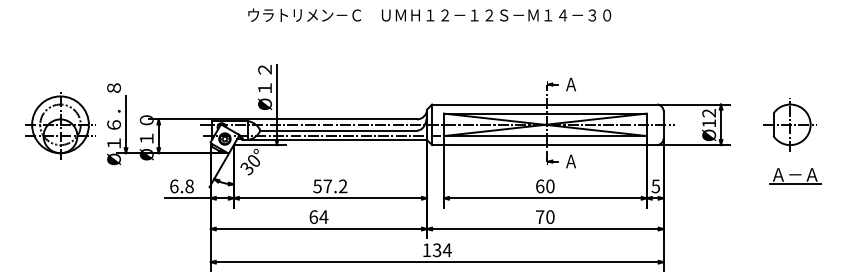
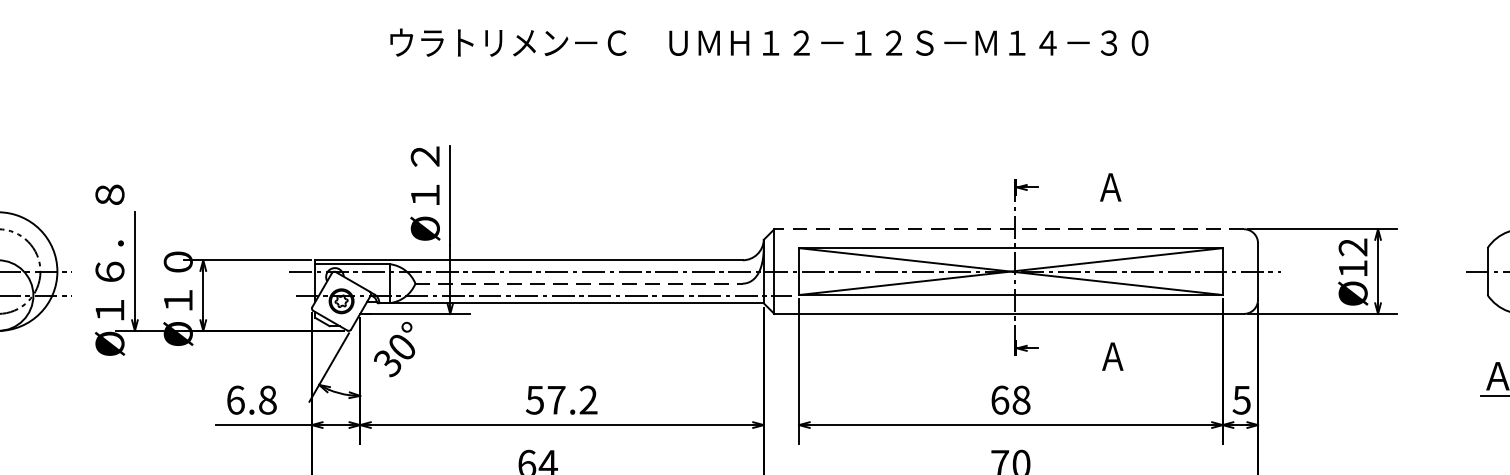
text: (570, 84) -> (1109, 187), moved
line: (543, 104) -> (1007, 229), solid -> dashed
line: (339, 130) -> (580, 283), solid -> dashed
text: (570, 161) -> (1111, 356), moved
text: (550, 186) -> (1021, 400), 60 -> 68

